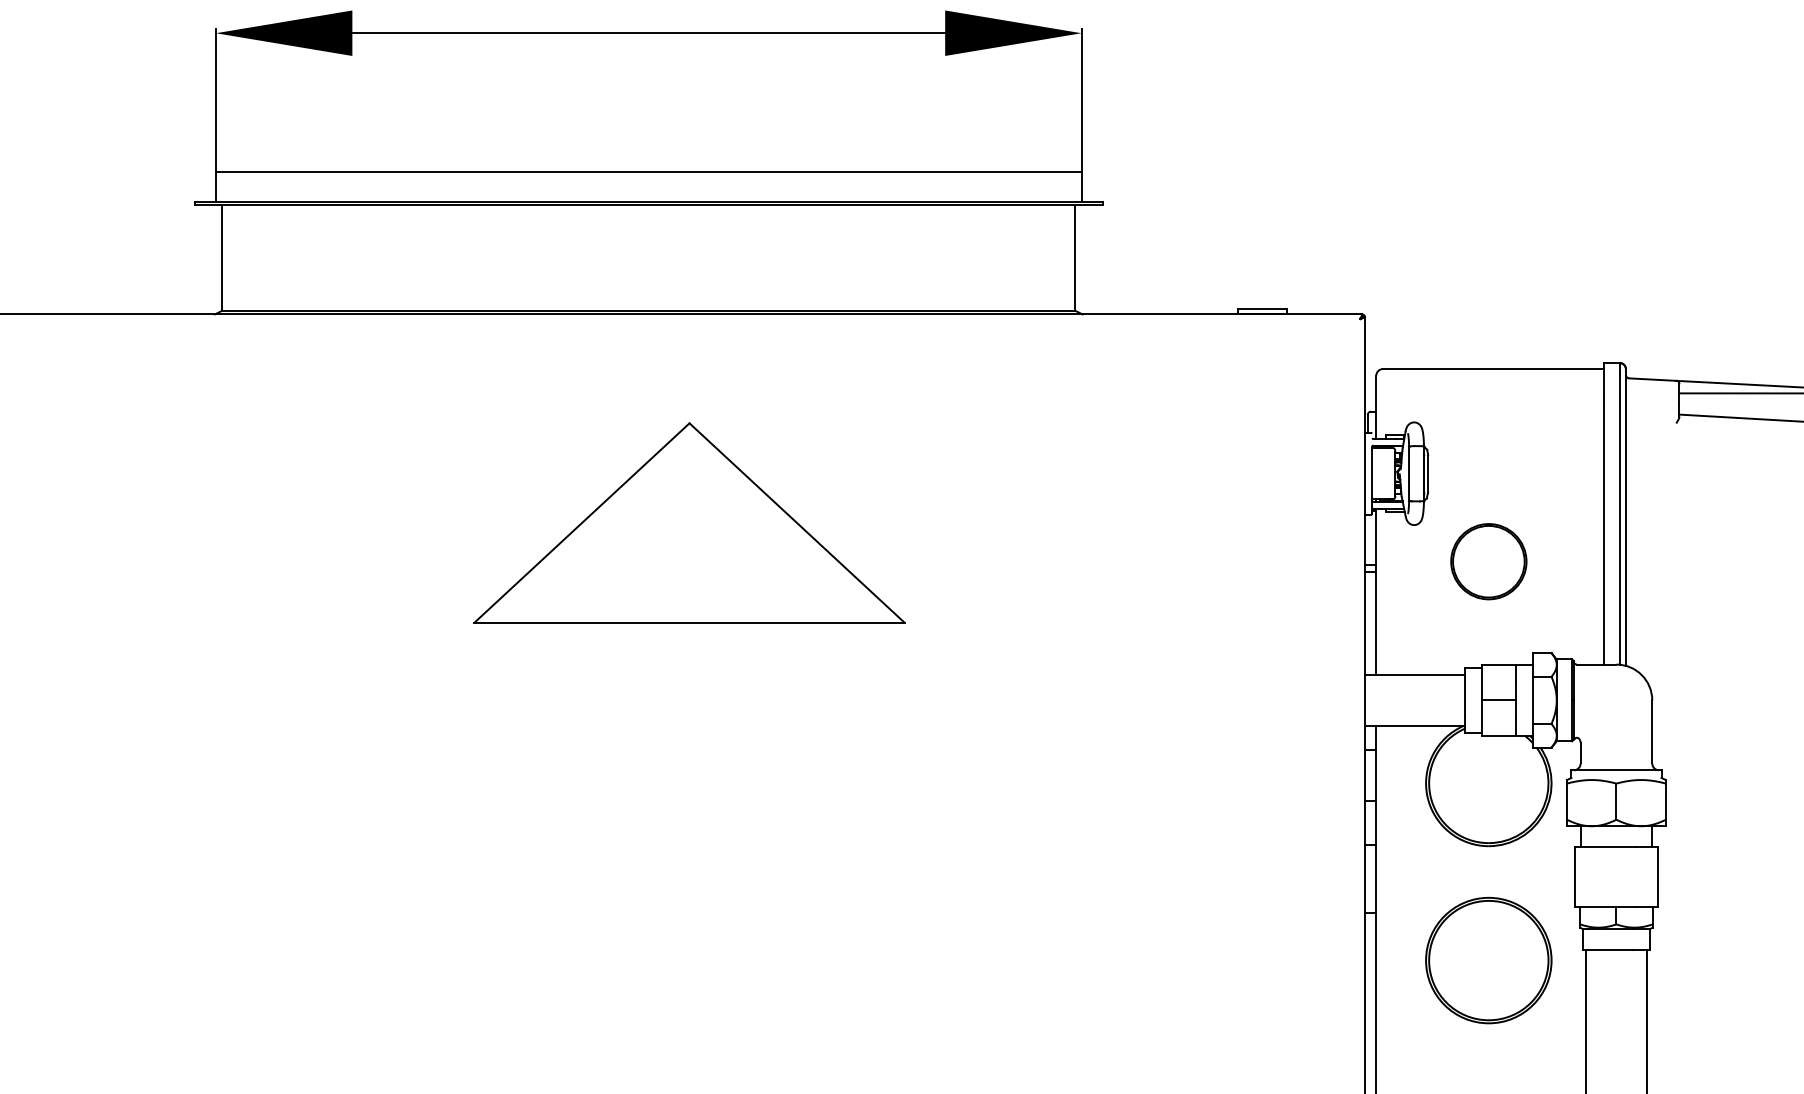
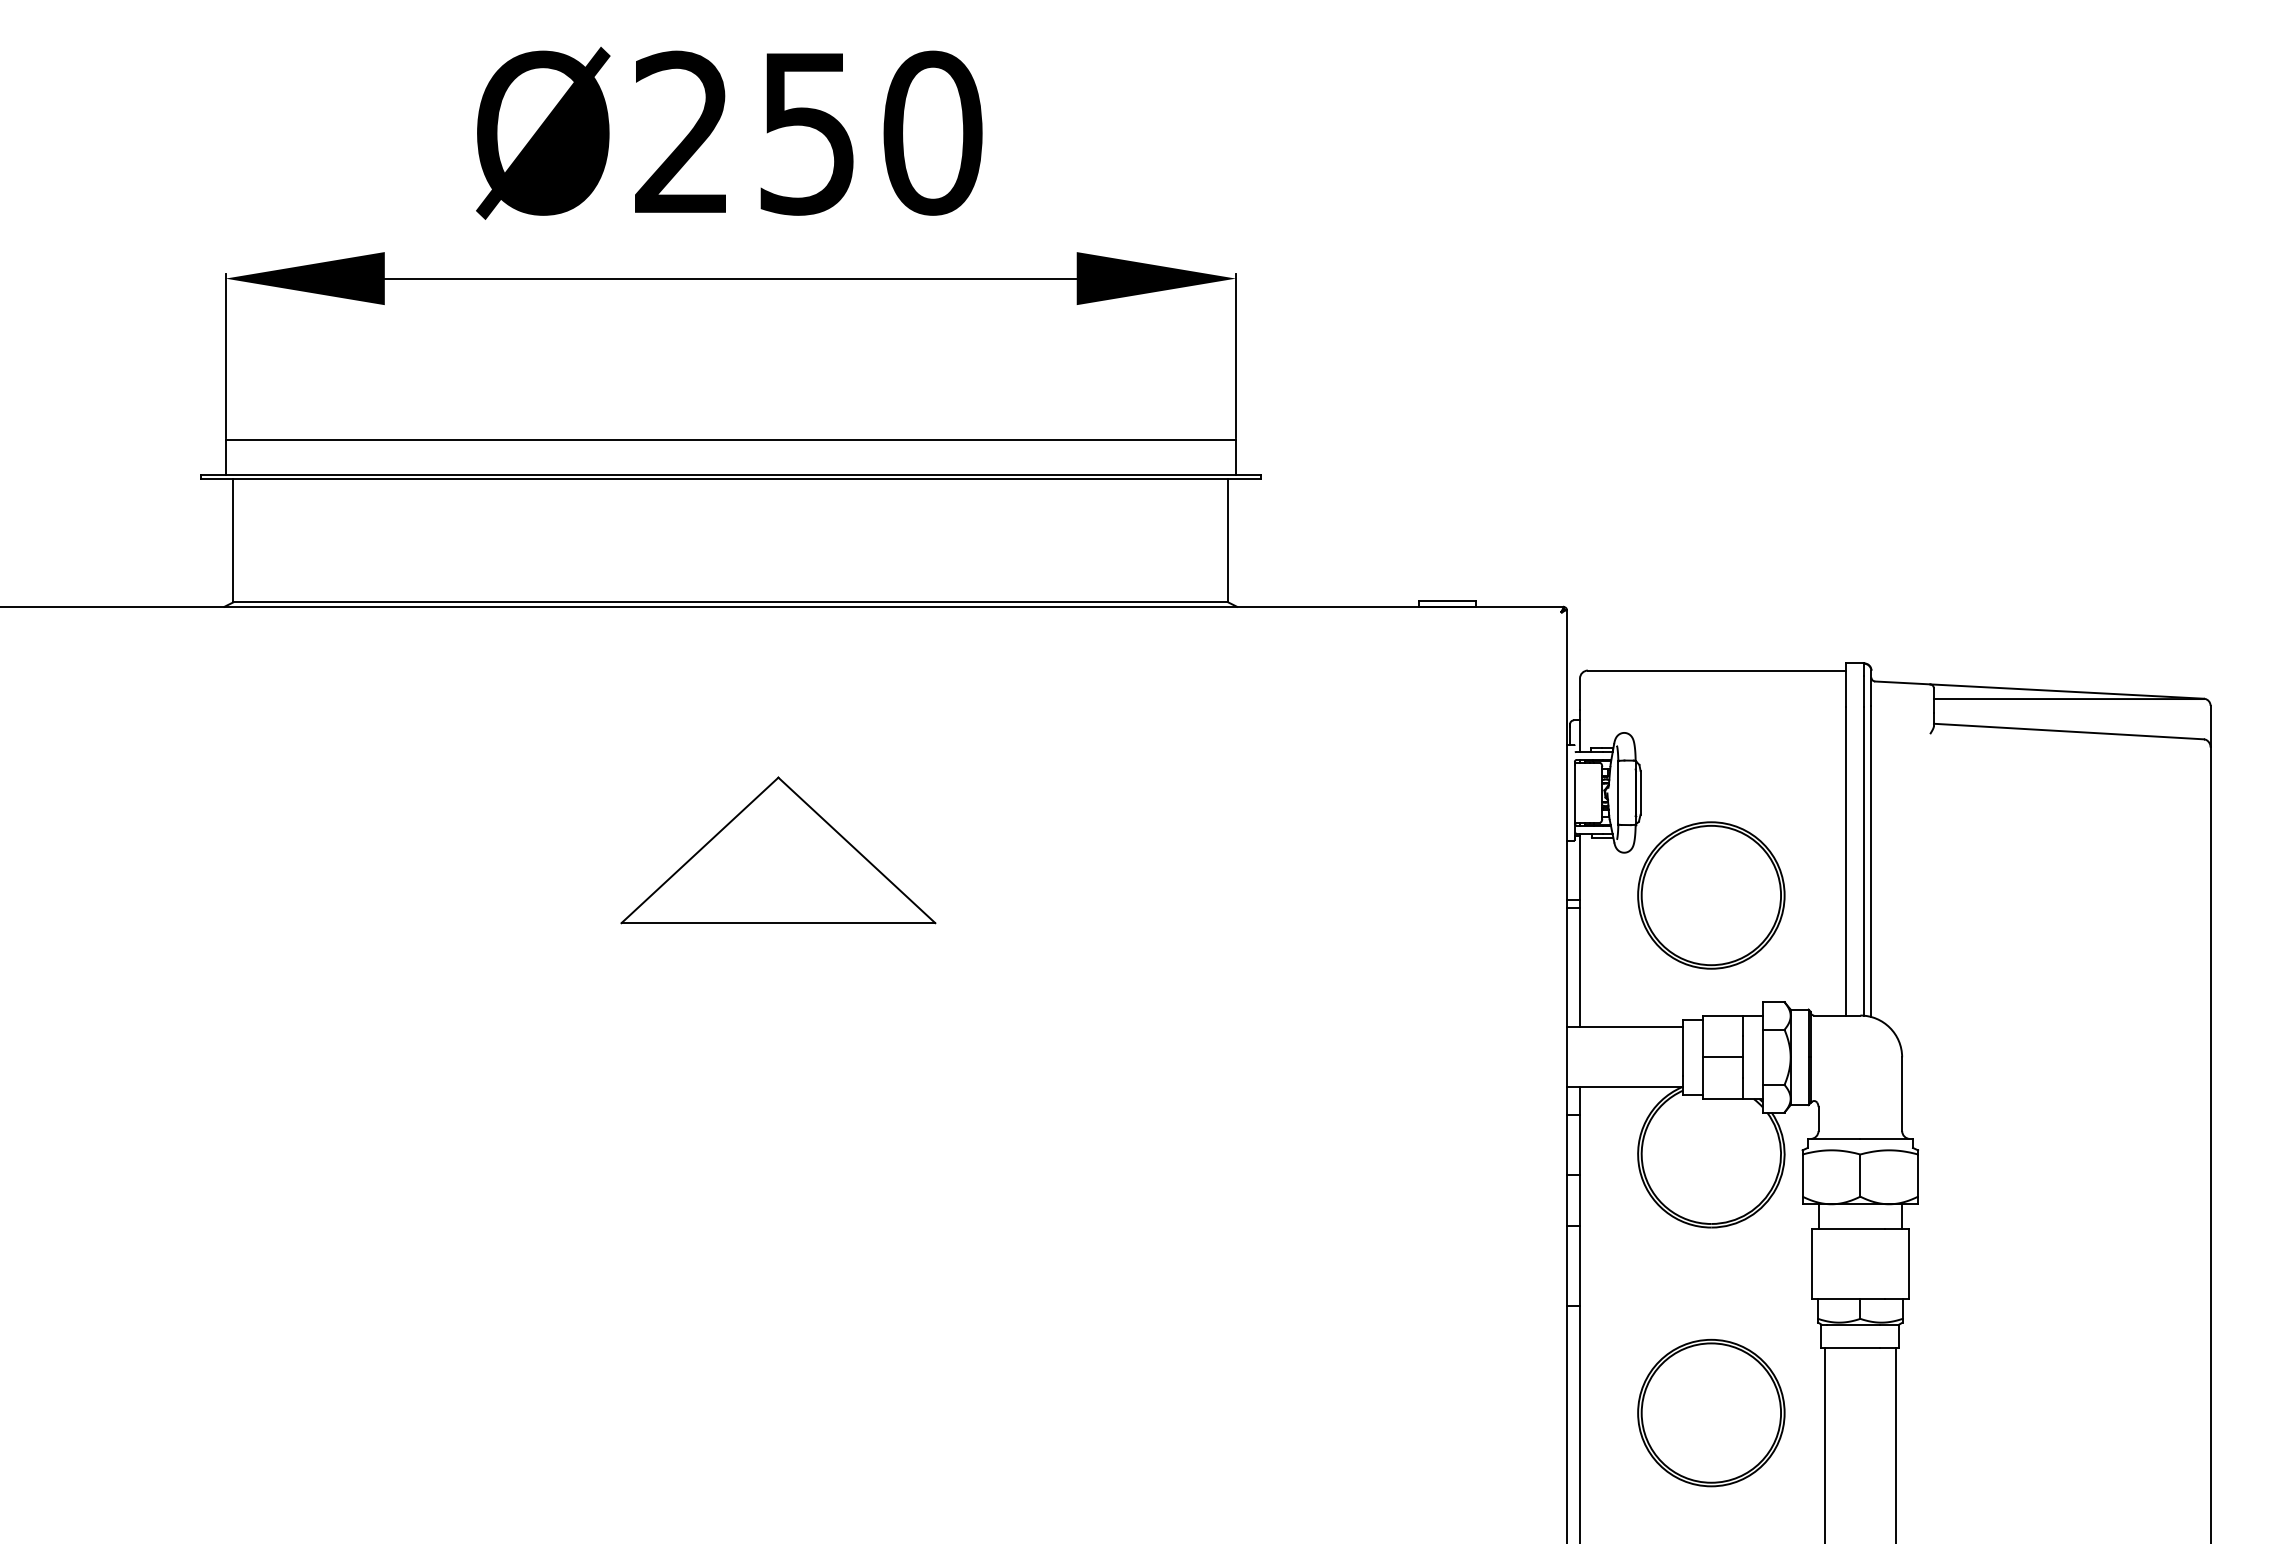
part: (689, 523) -> (778, 850), size x0.62
part: (1488, 561) -> (1711, 895), size x1.67
part: (1488, 960) -> (1711, 1412), moved

